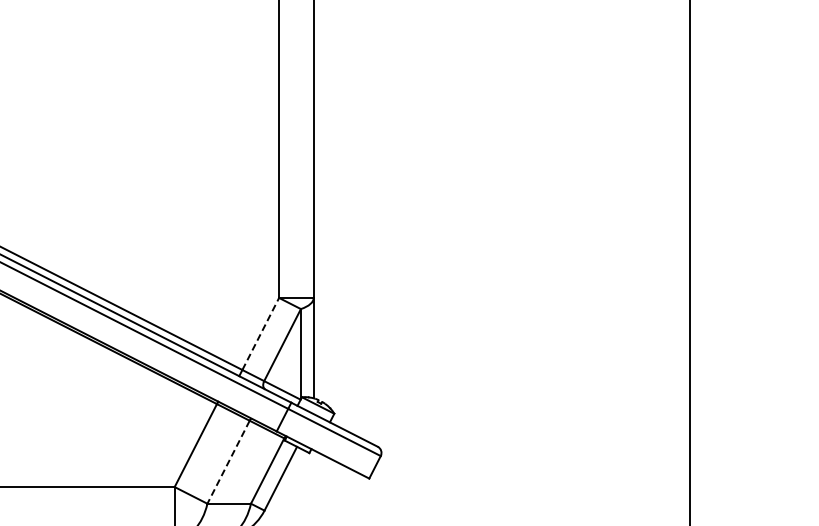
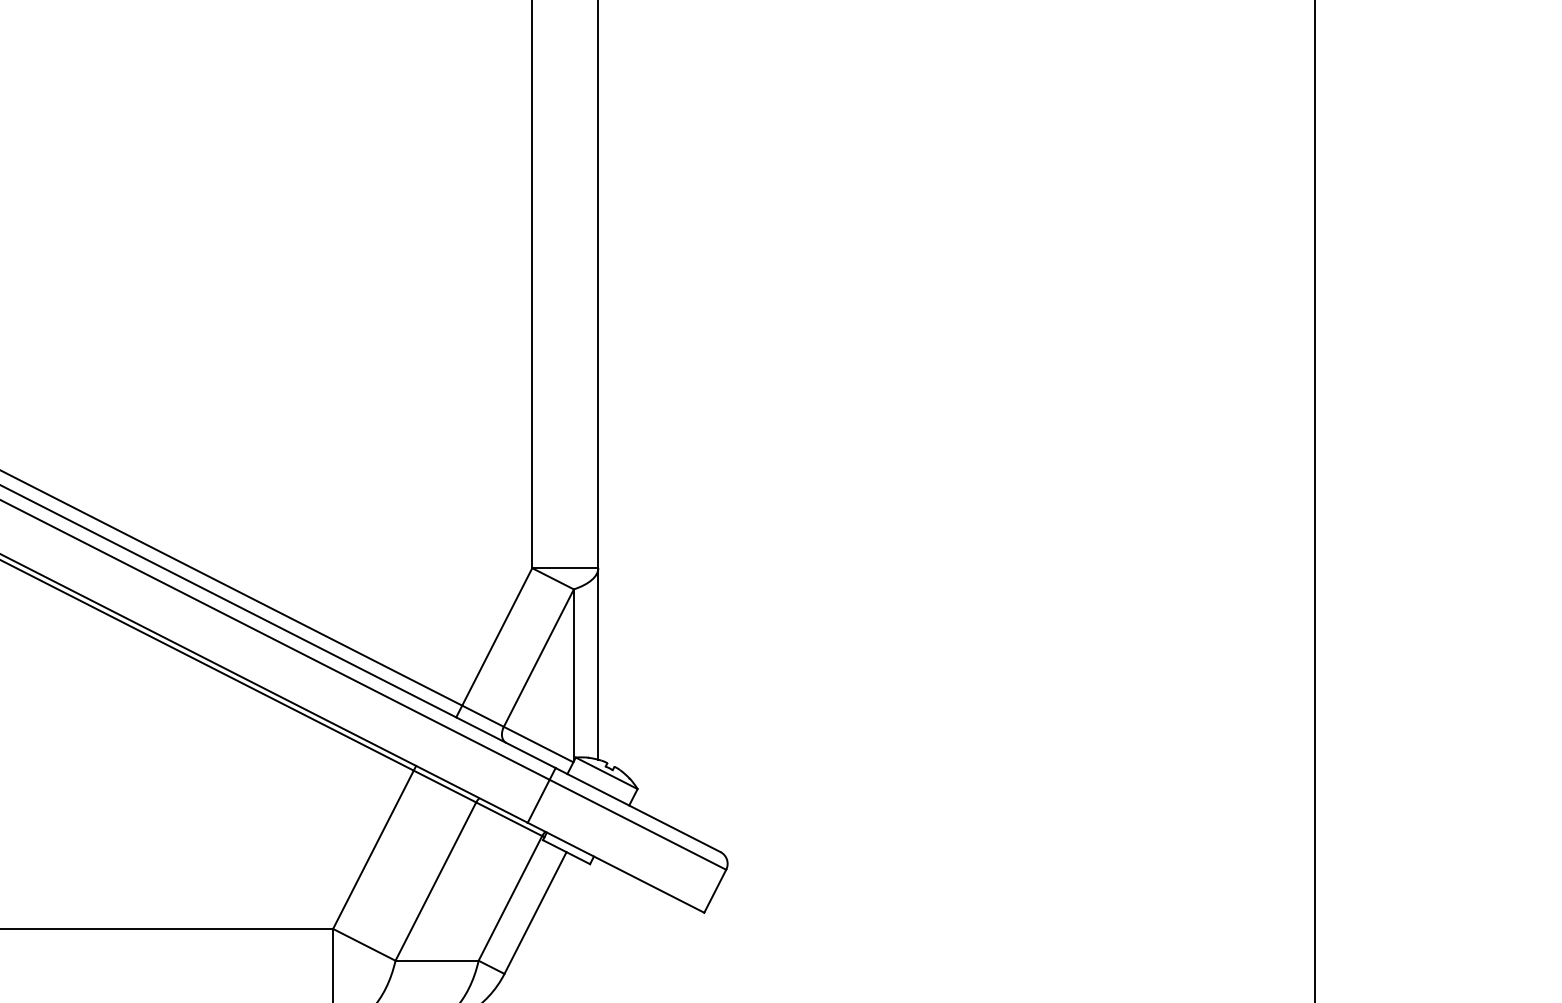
line: (260, 333) -> (496, 635), dashed -> solid
line: (228, 462) -> (435, 882), dashed -> solid

